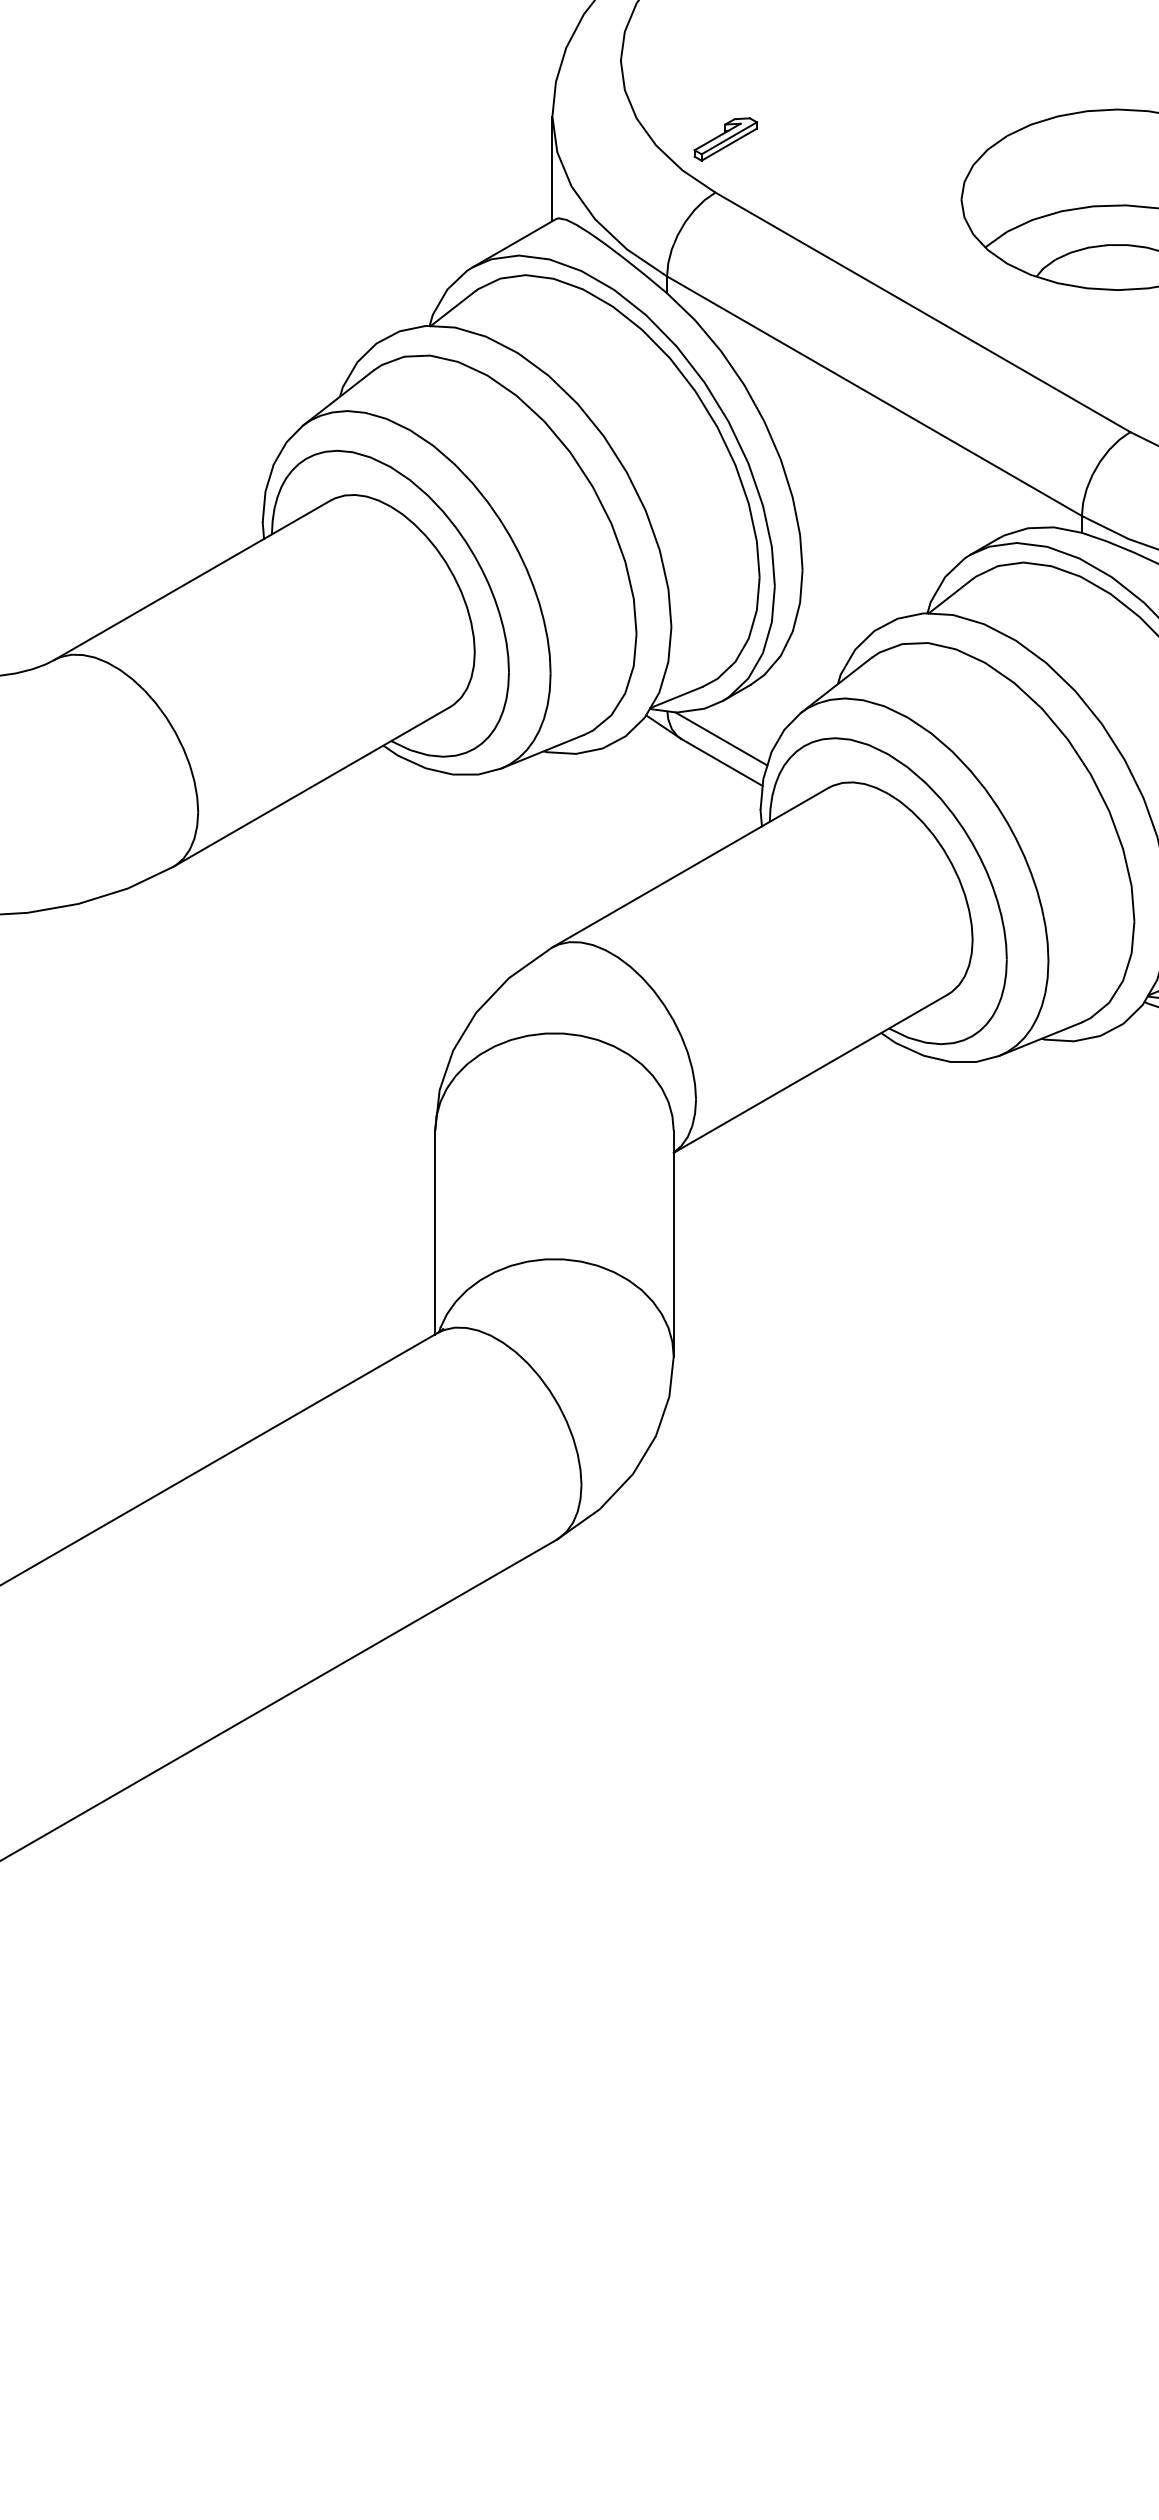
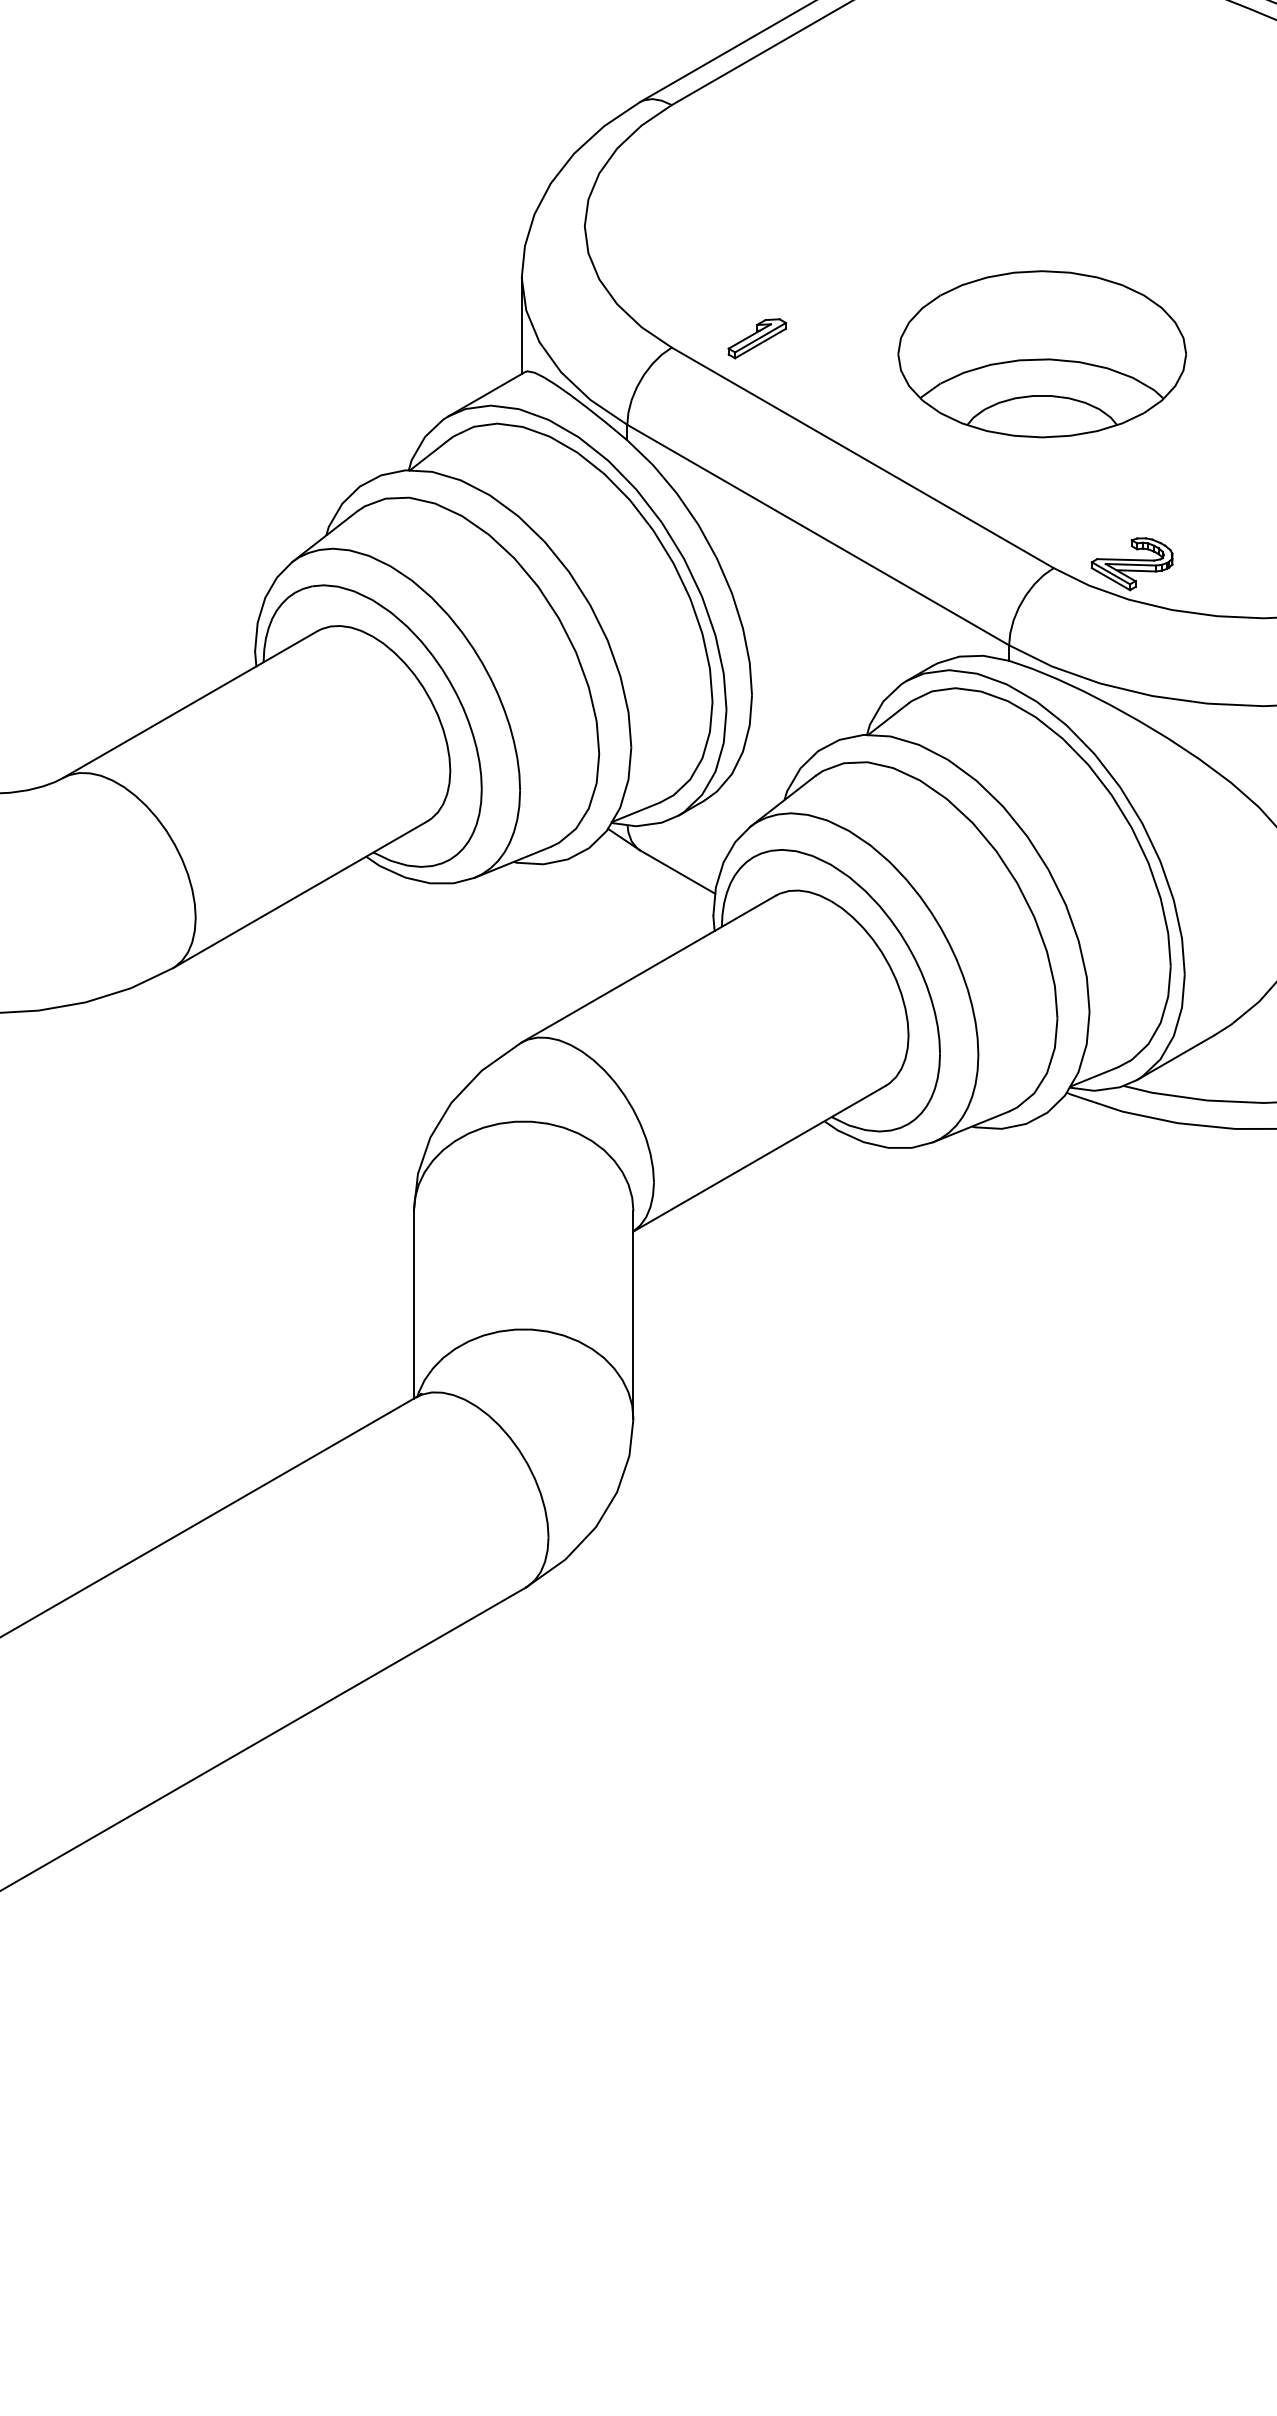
part: (724, 139) -> (756, 338), moved
line: (720, 738) -> (676, 850), removed

